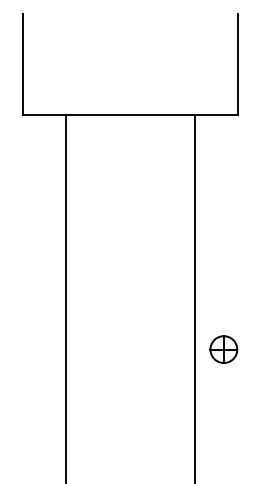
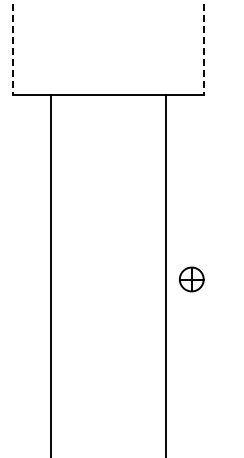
line: (23, 64) -> (13, 49), solid -> dashed
line: (238, 64) -> (204, 49), solid -> dashed
part: (223, 349) -> (191, 279), moved

